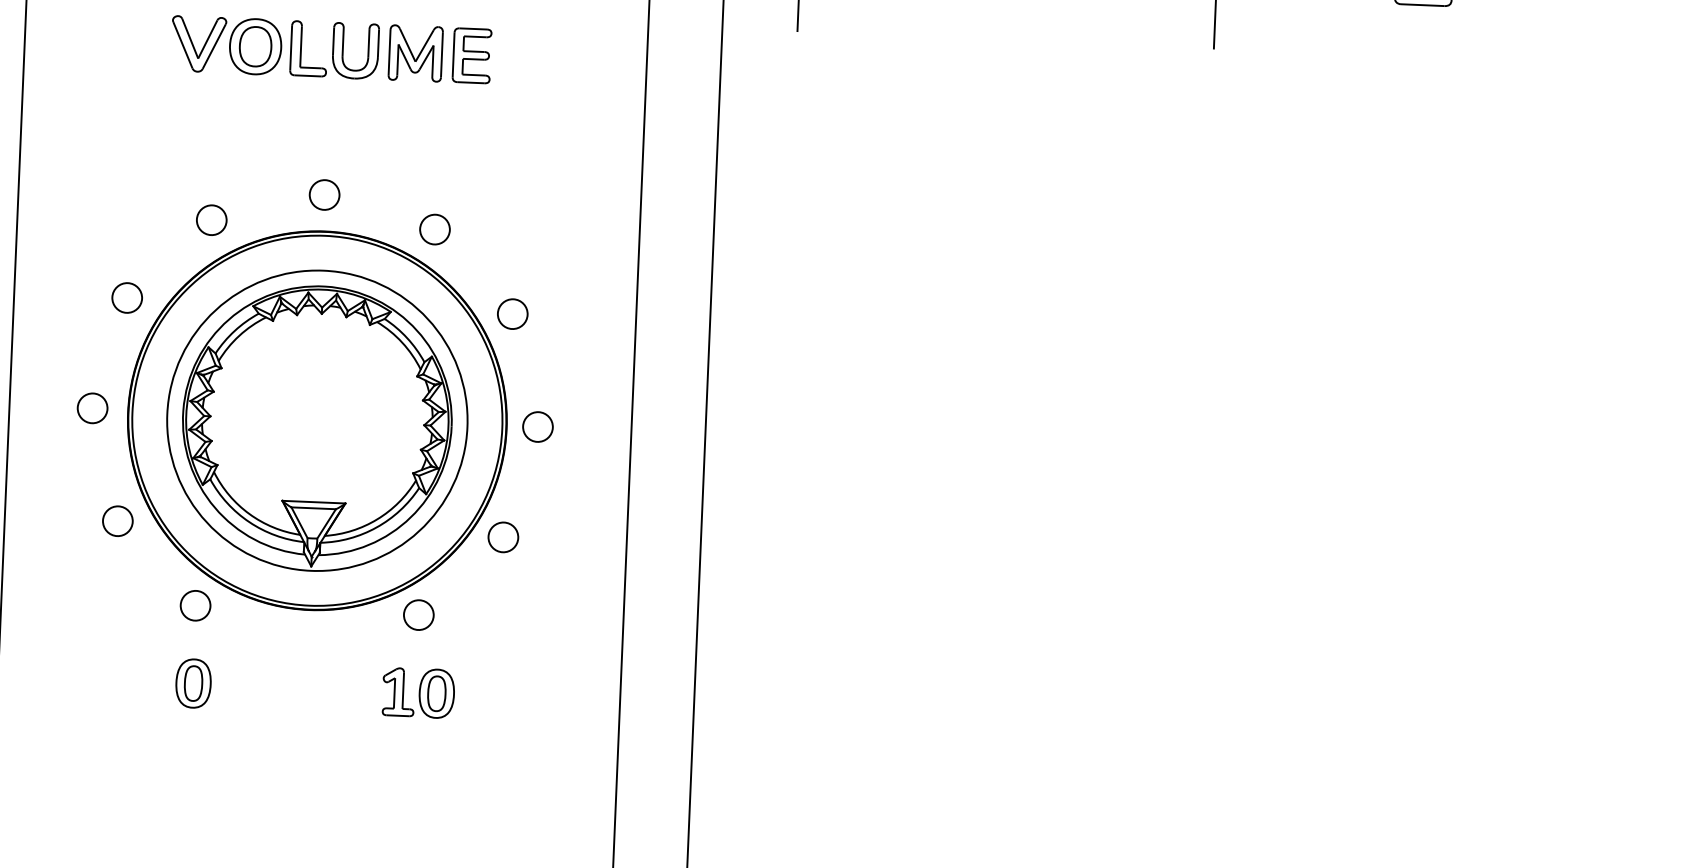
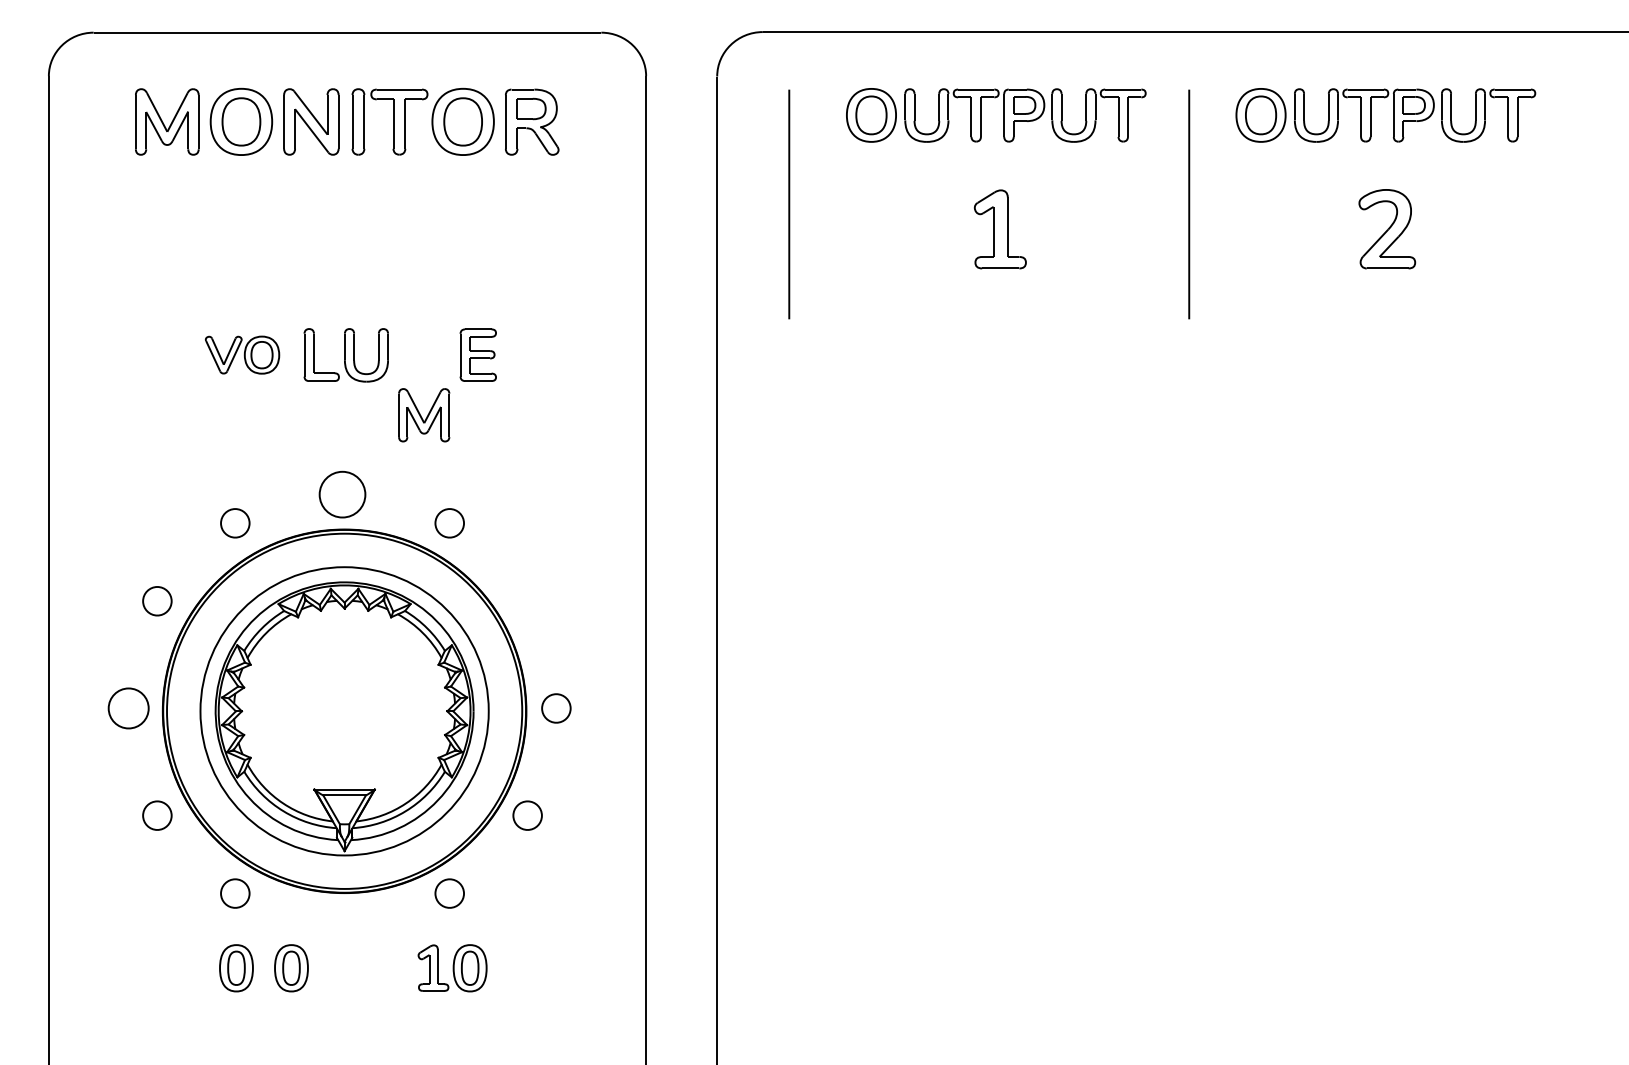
part: (226, 44) -> (242, 354), size x0.7
part: (416, 53) -> (424, 415), moved
part: (324, 194) -> (342, 494), size x1.6
part: (512, 314) -> (527, 601), removed
part: (92, 408) -> (128, 708), size x1.4
part: (250, 686) -> (291, 968), added

